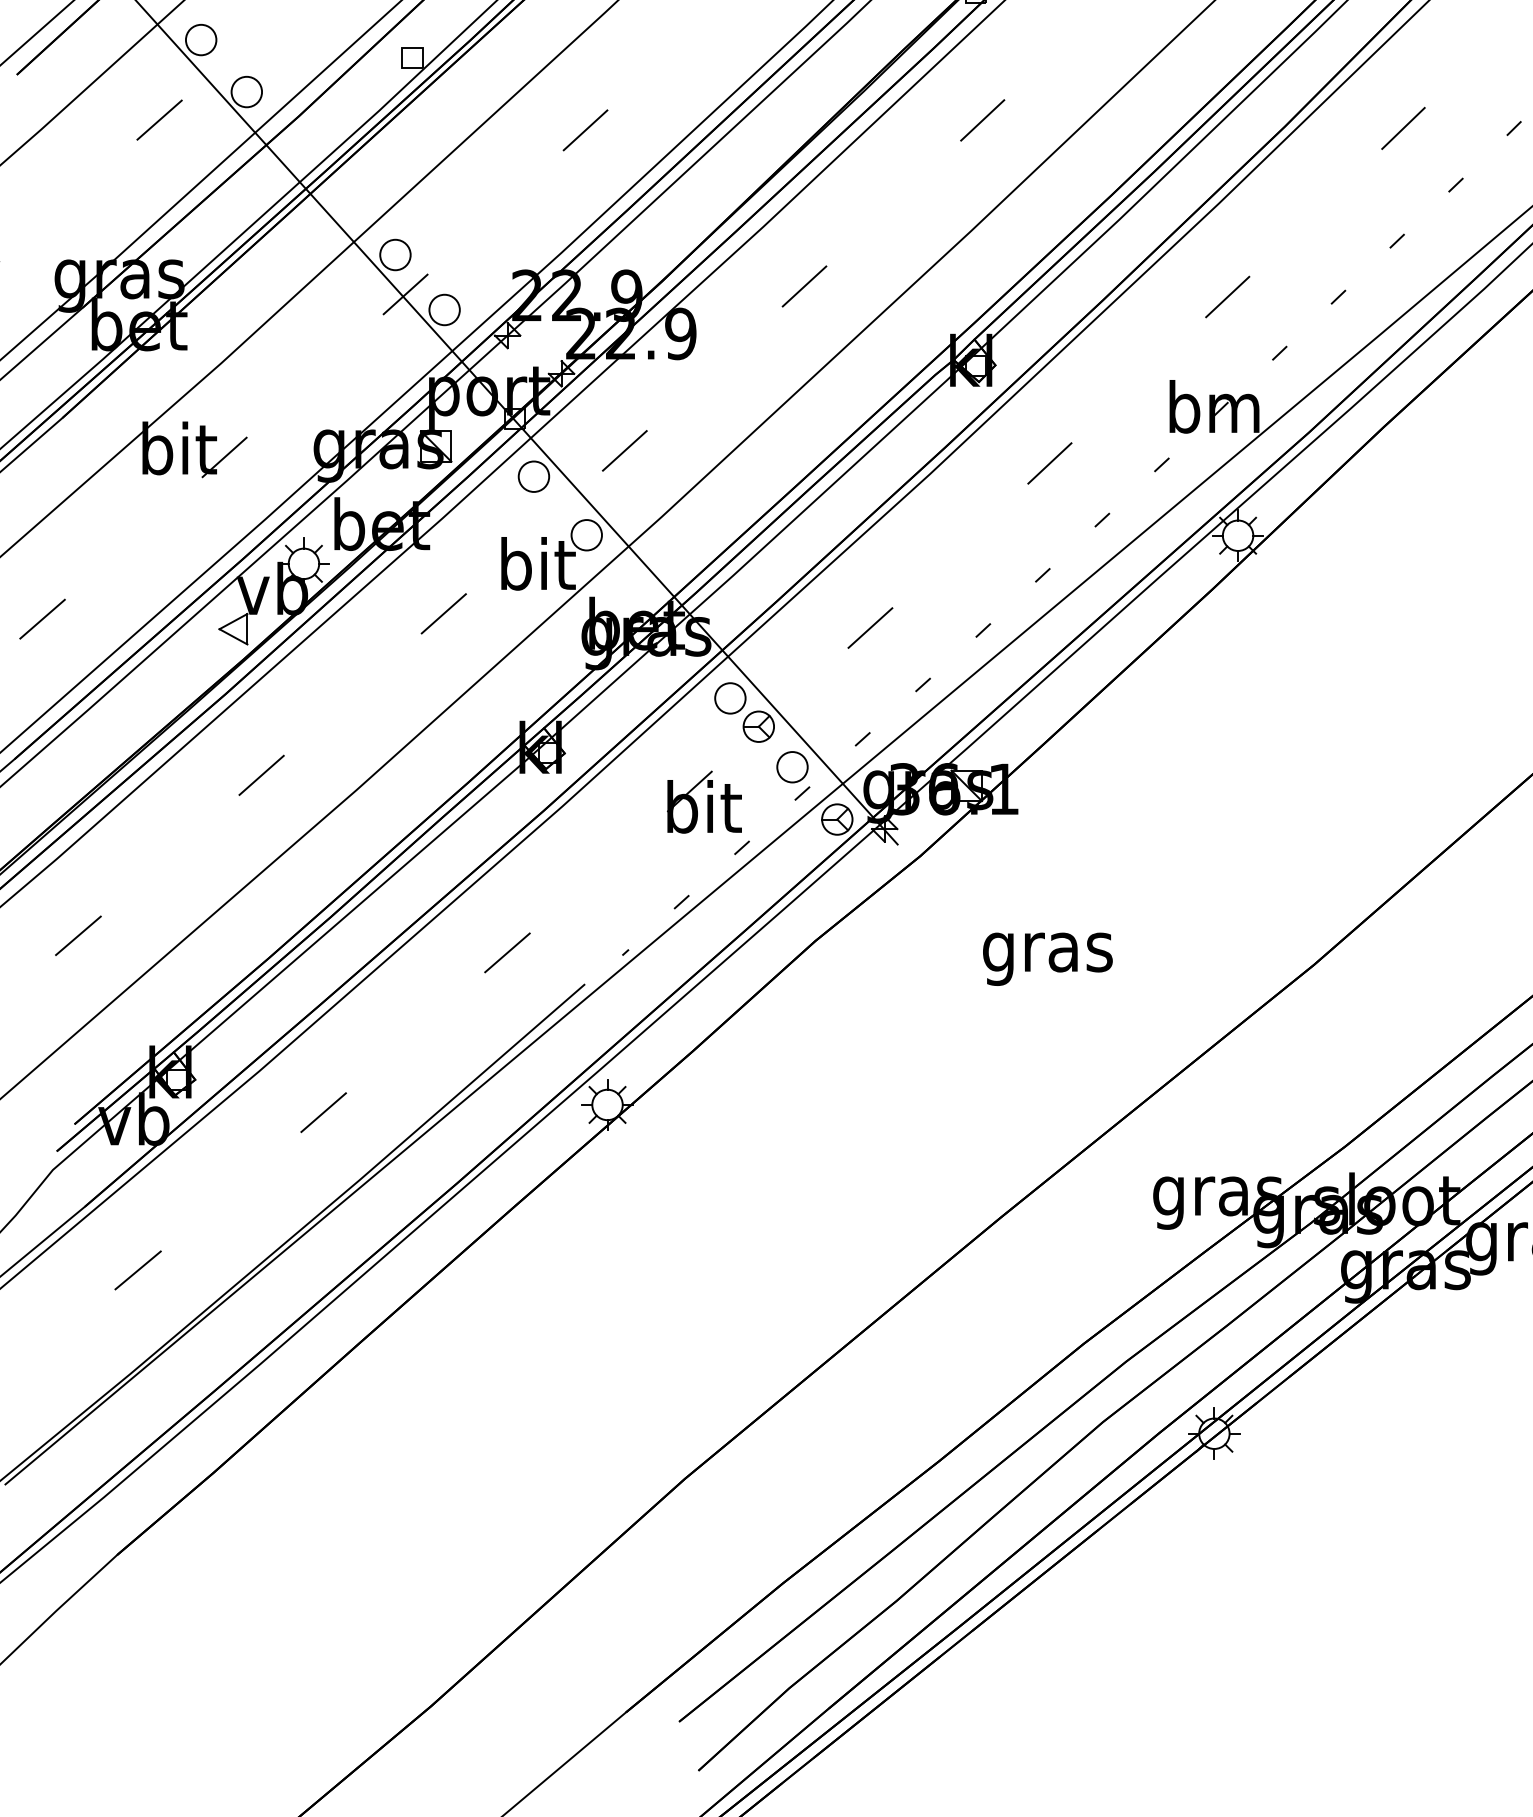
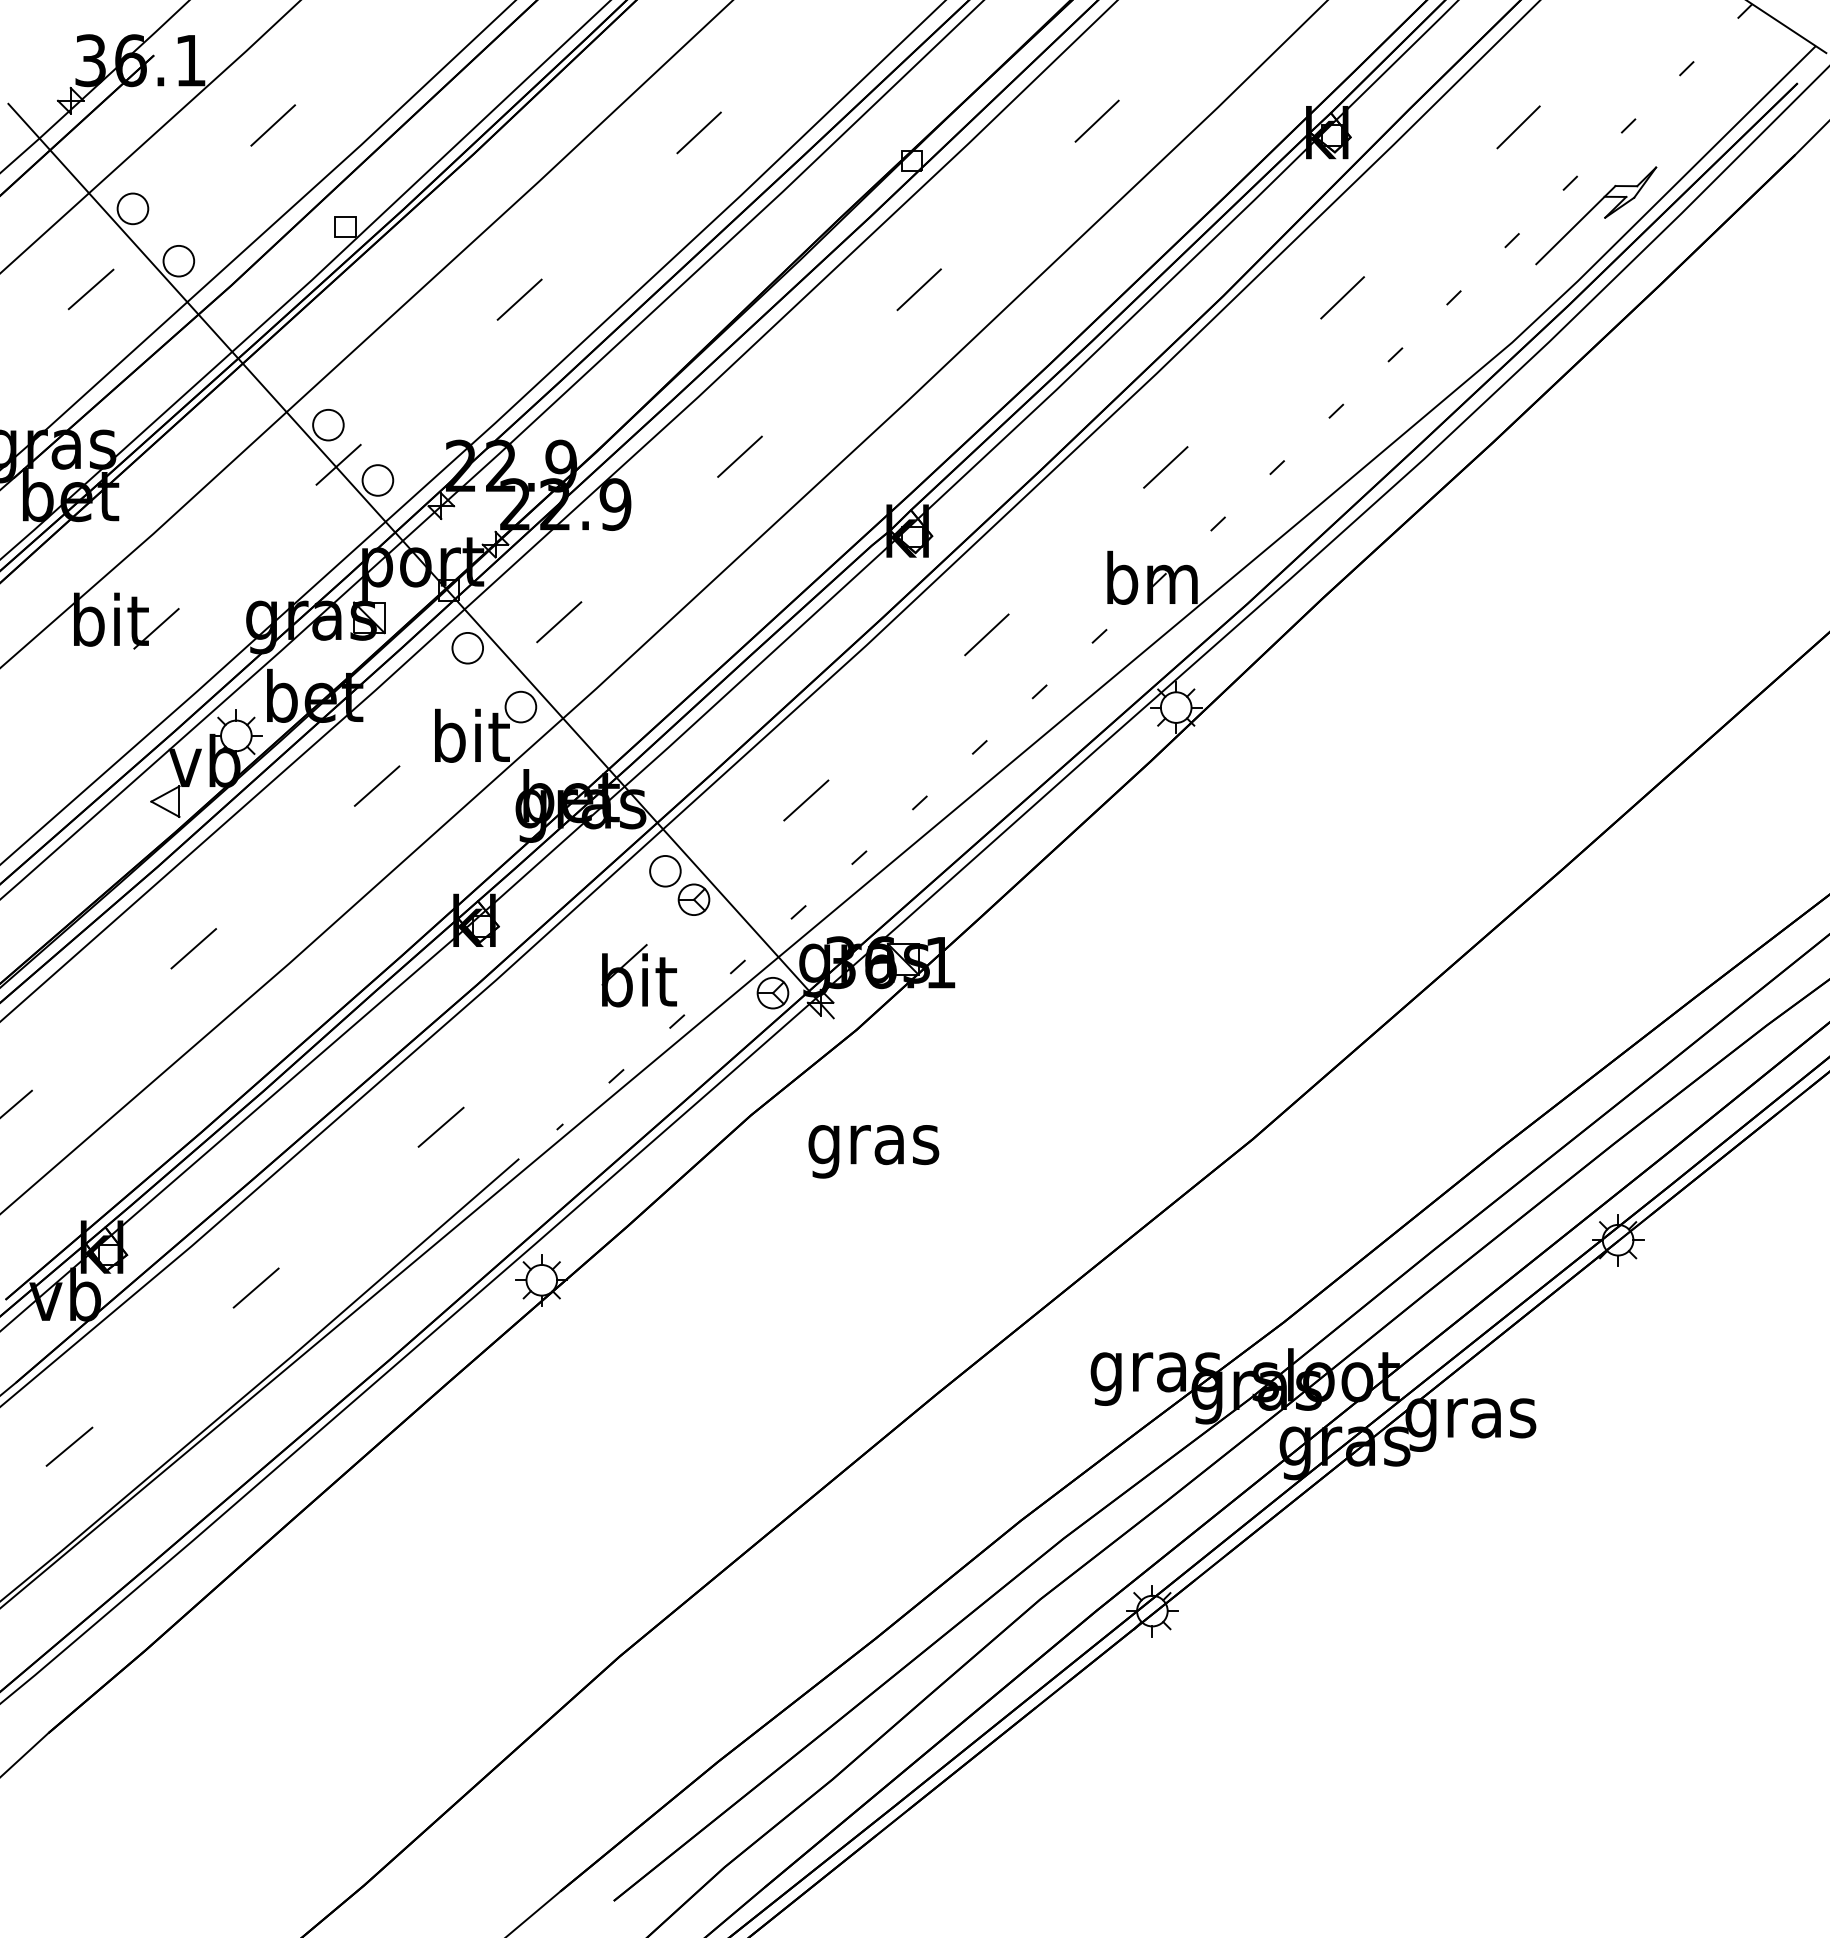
part: (792, 767) -> (727, 940), removed
text: (1047, 959) -> (873, 1151), moved

